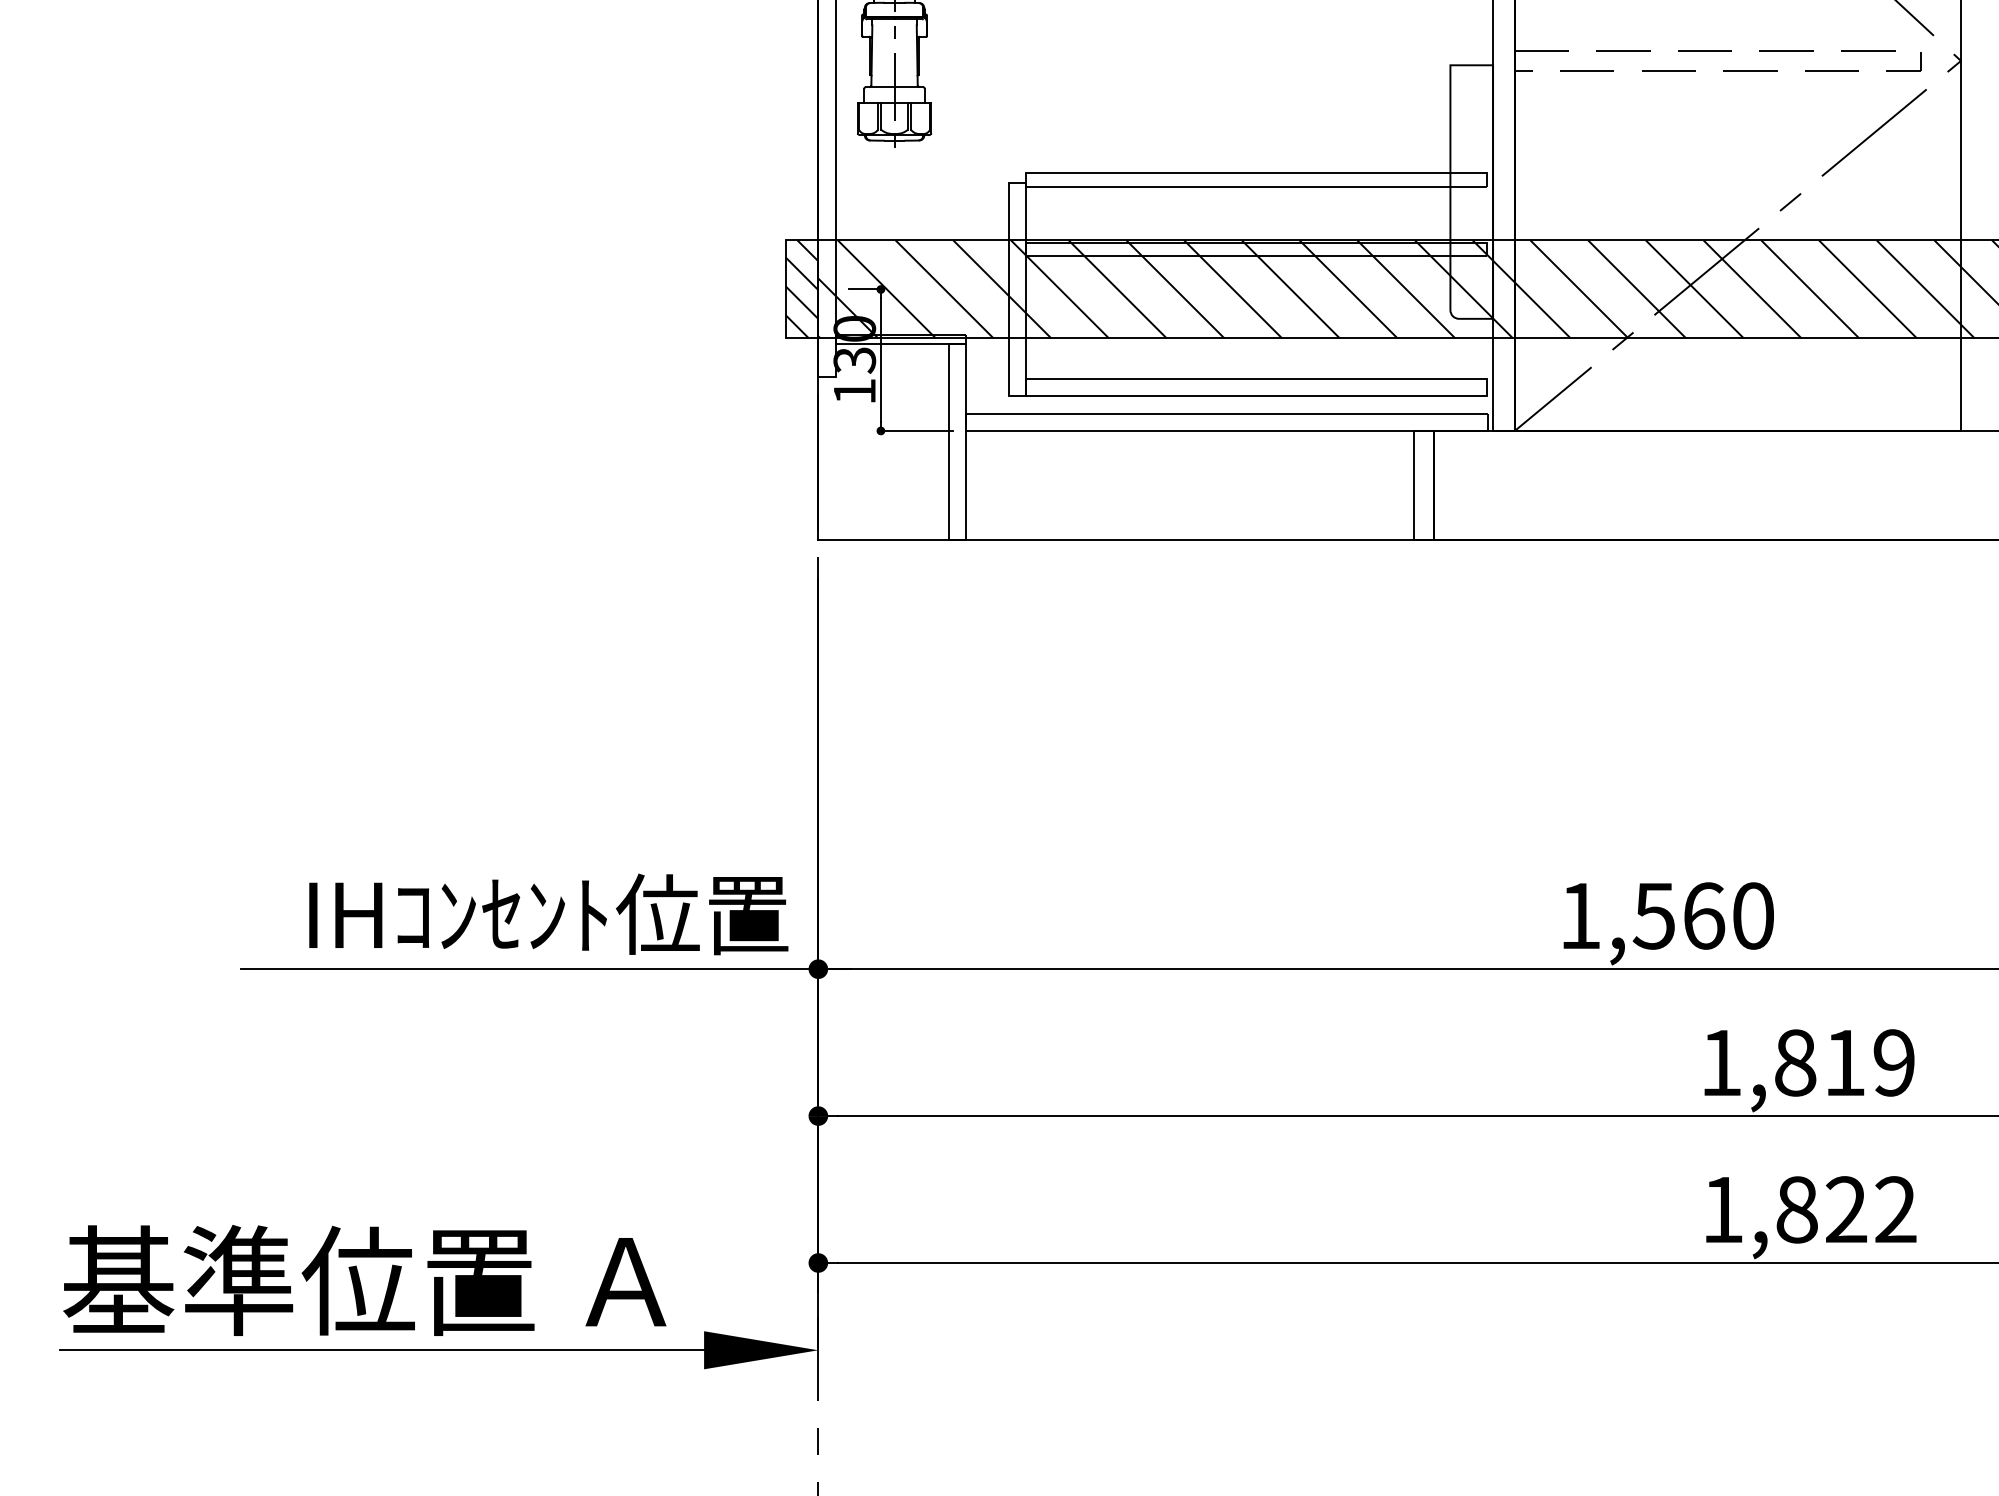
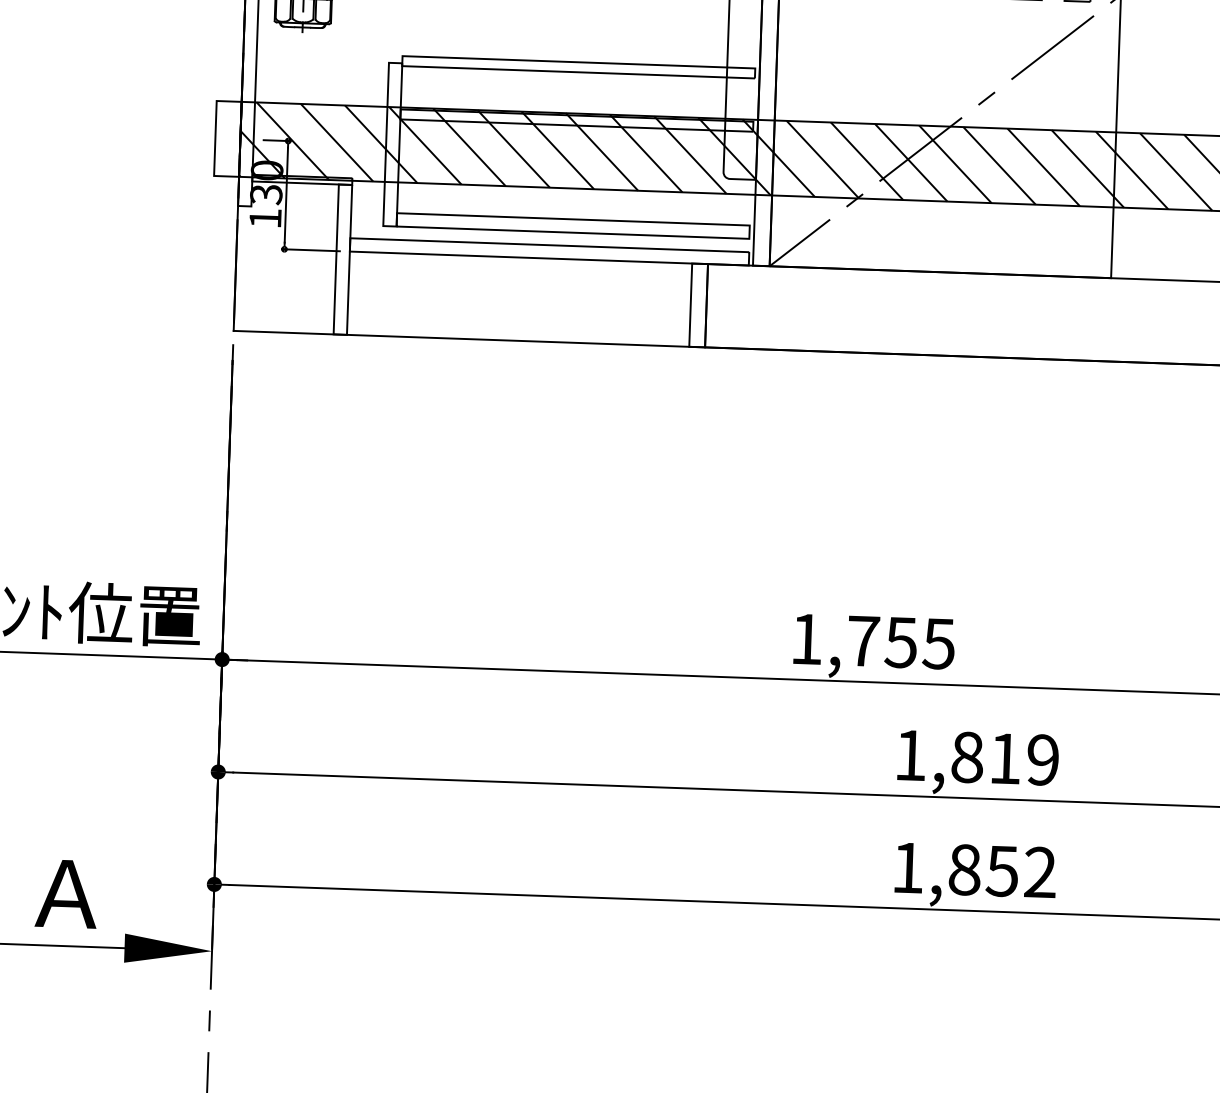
hatch: (801, 289) -> (227, 138), removed
text: (1702, 915) -> (900, 642), 1,560 -> 1,755
text: (1845, 1209) -> (1001, 870), 1,822 -> 1,852

